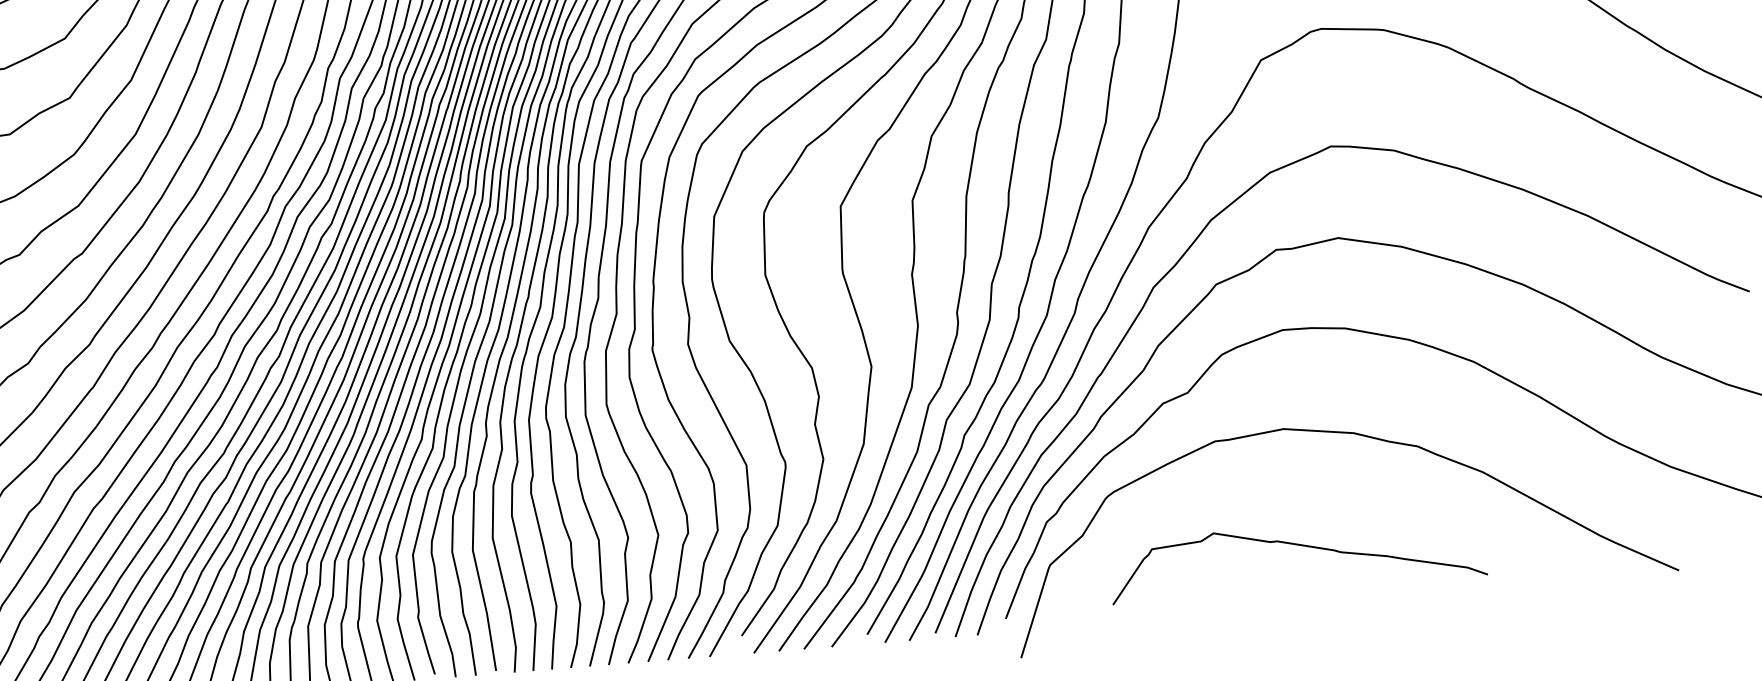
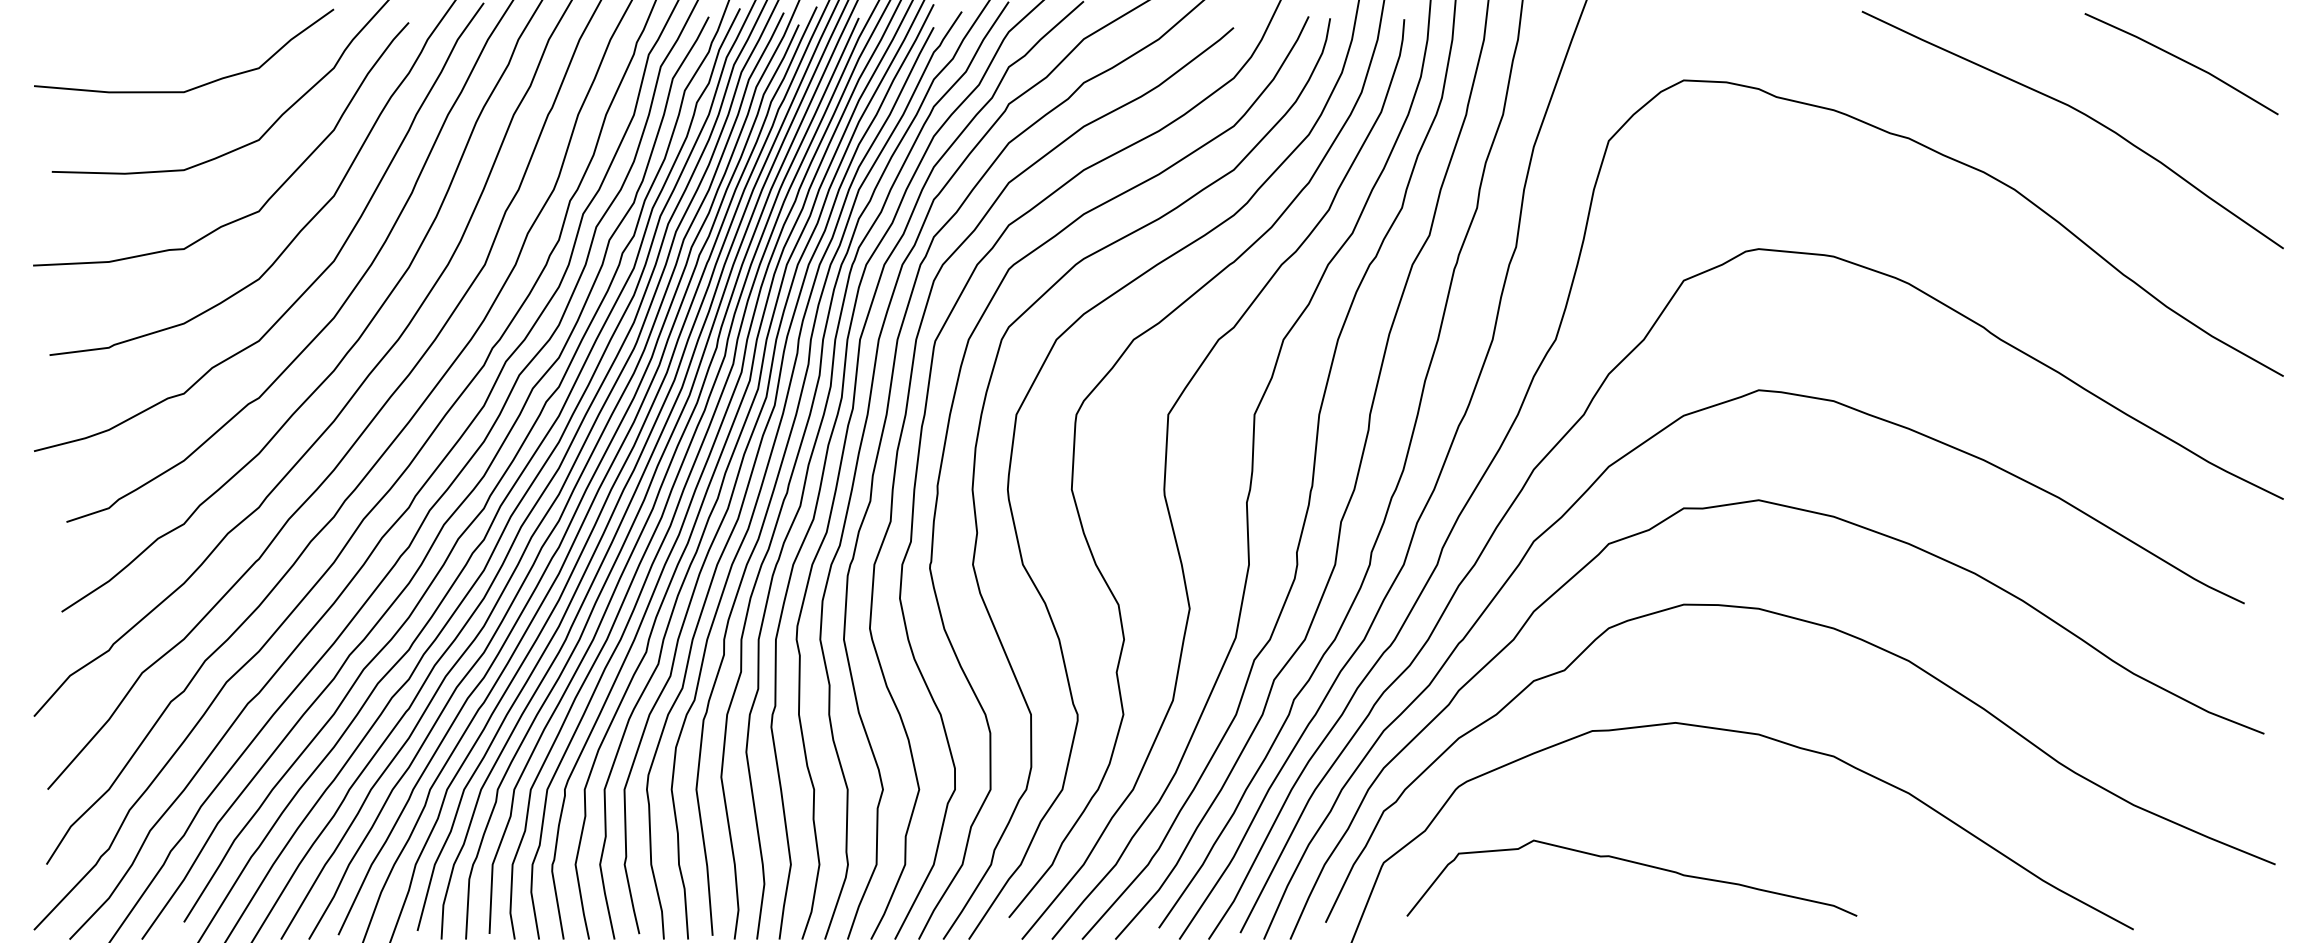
curve: (1298, 545) -> (1633, 863), moved

